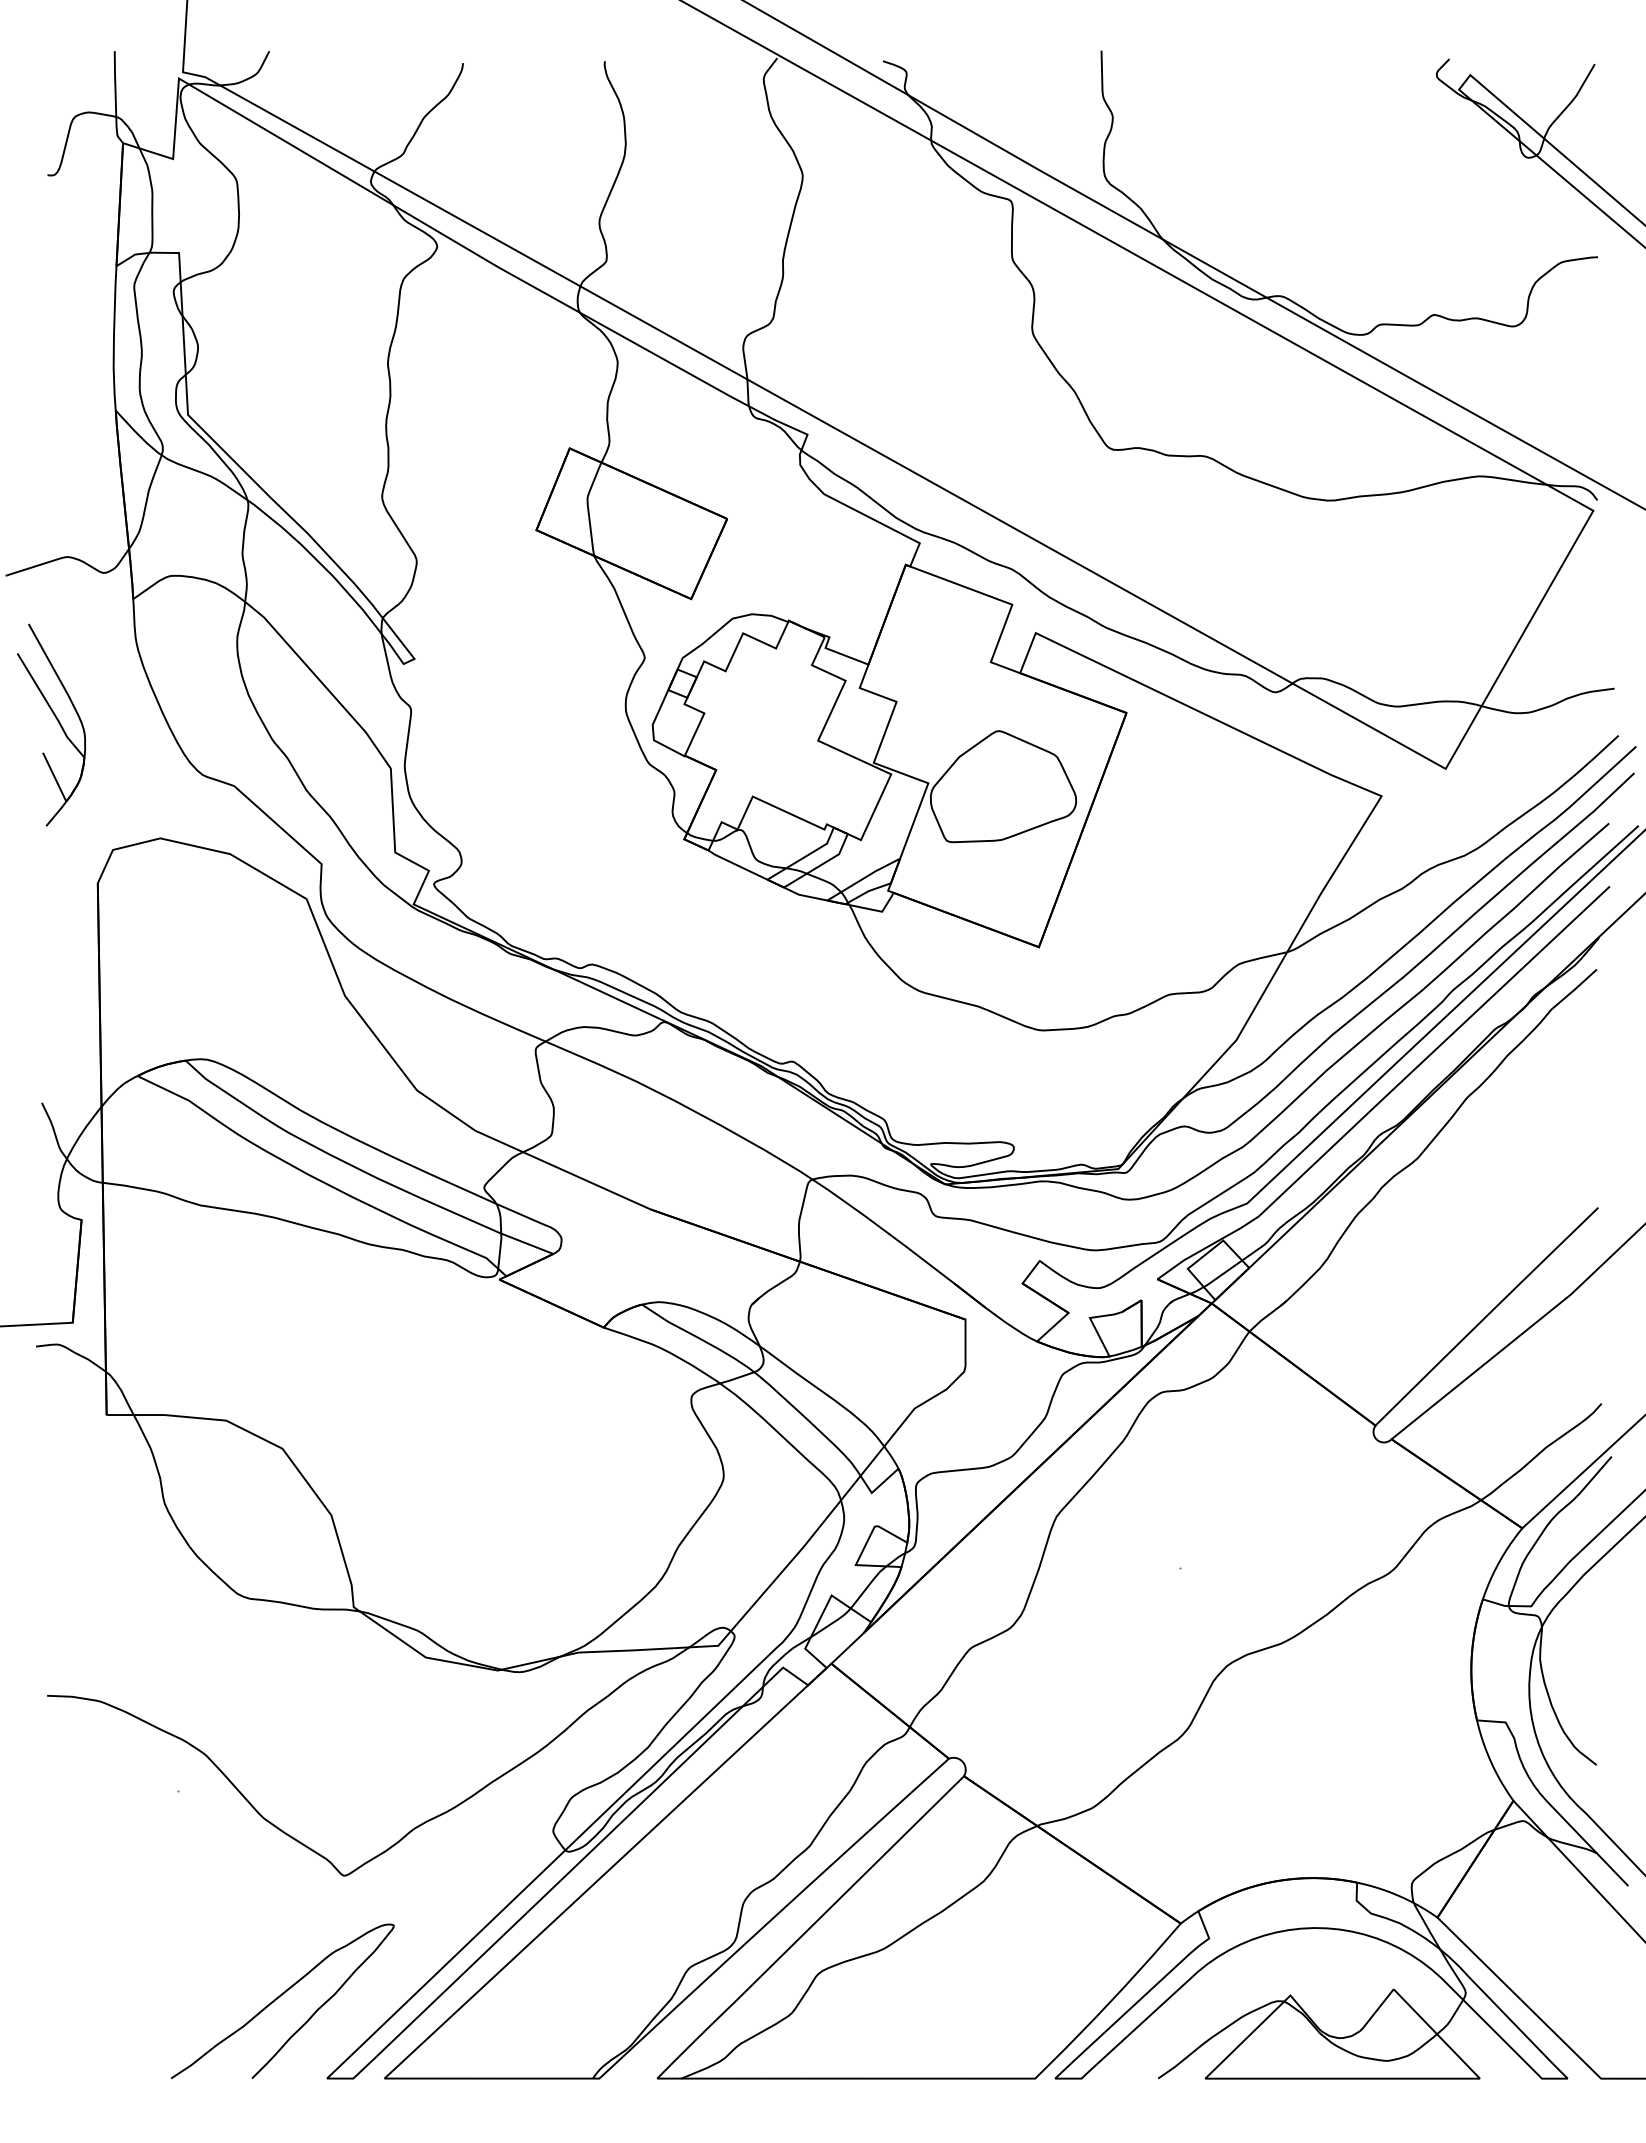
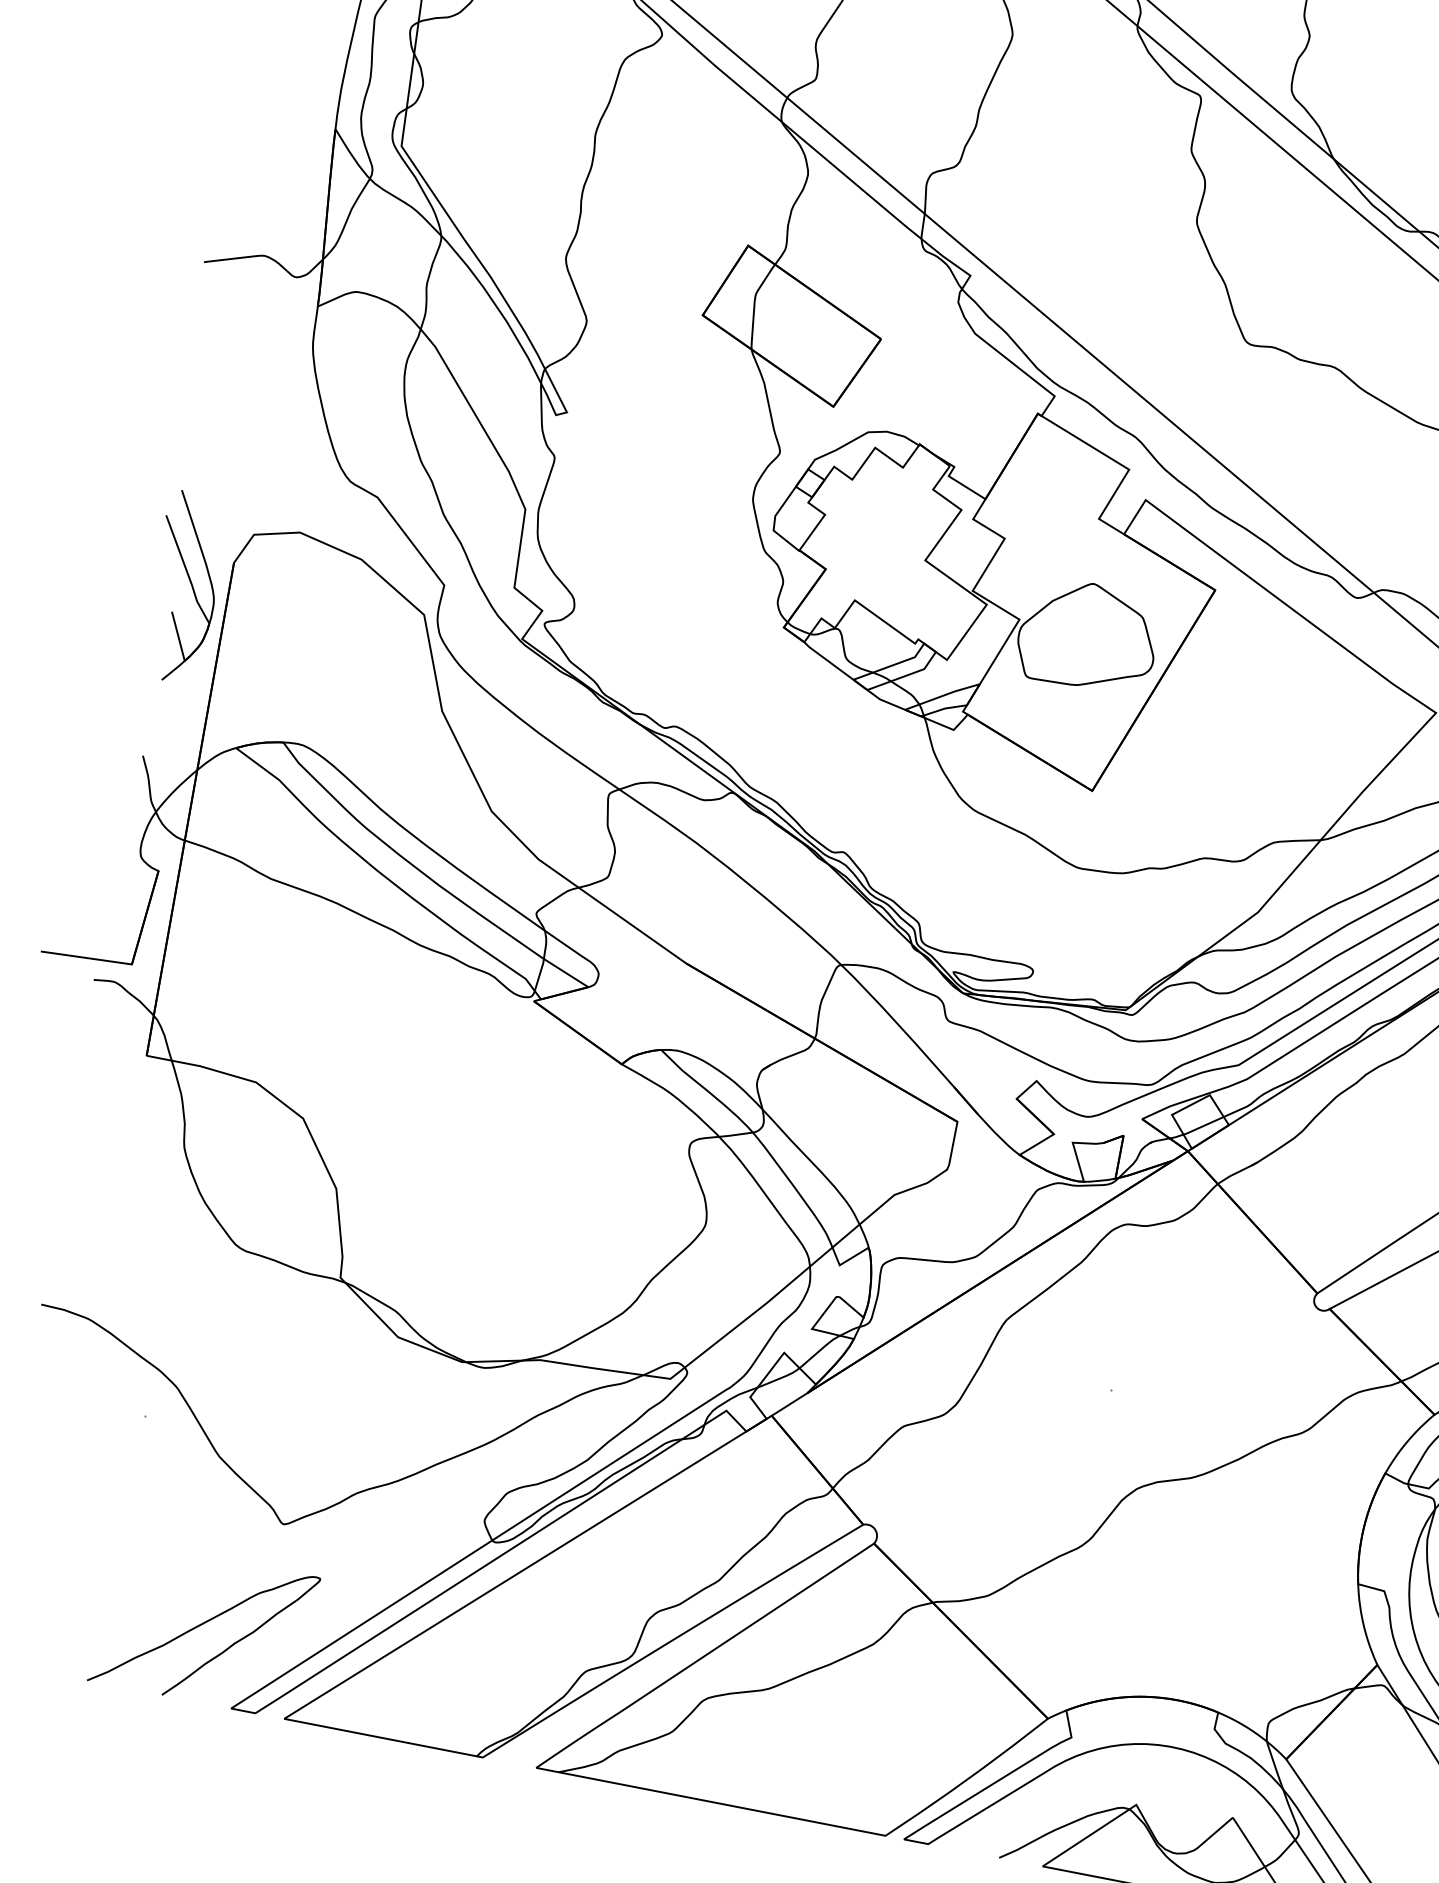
part: (57, 721) -> (190, 585), moved

